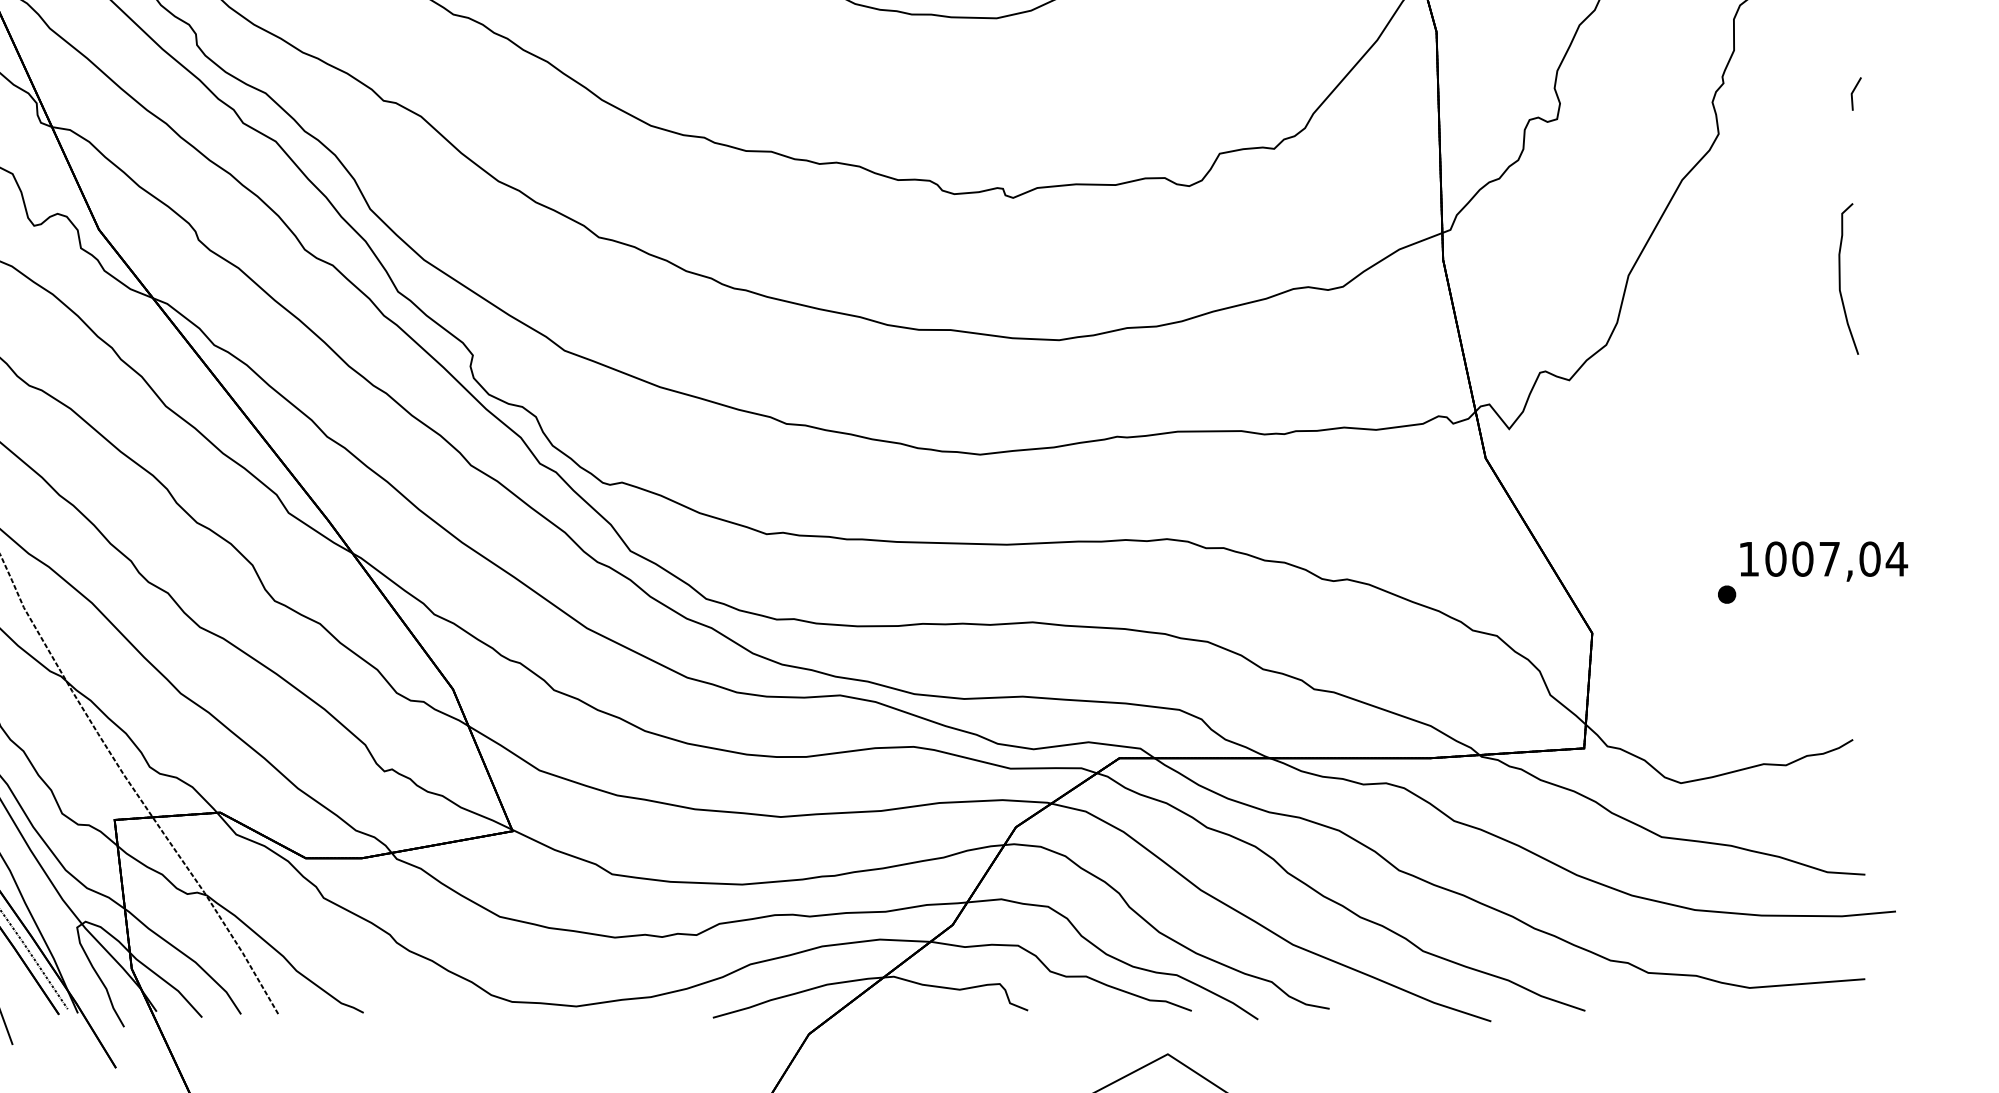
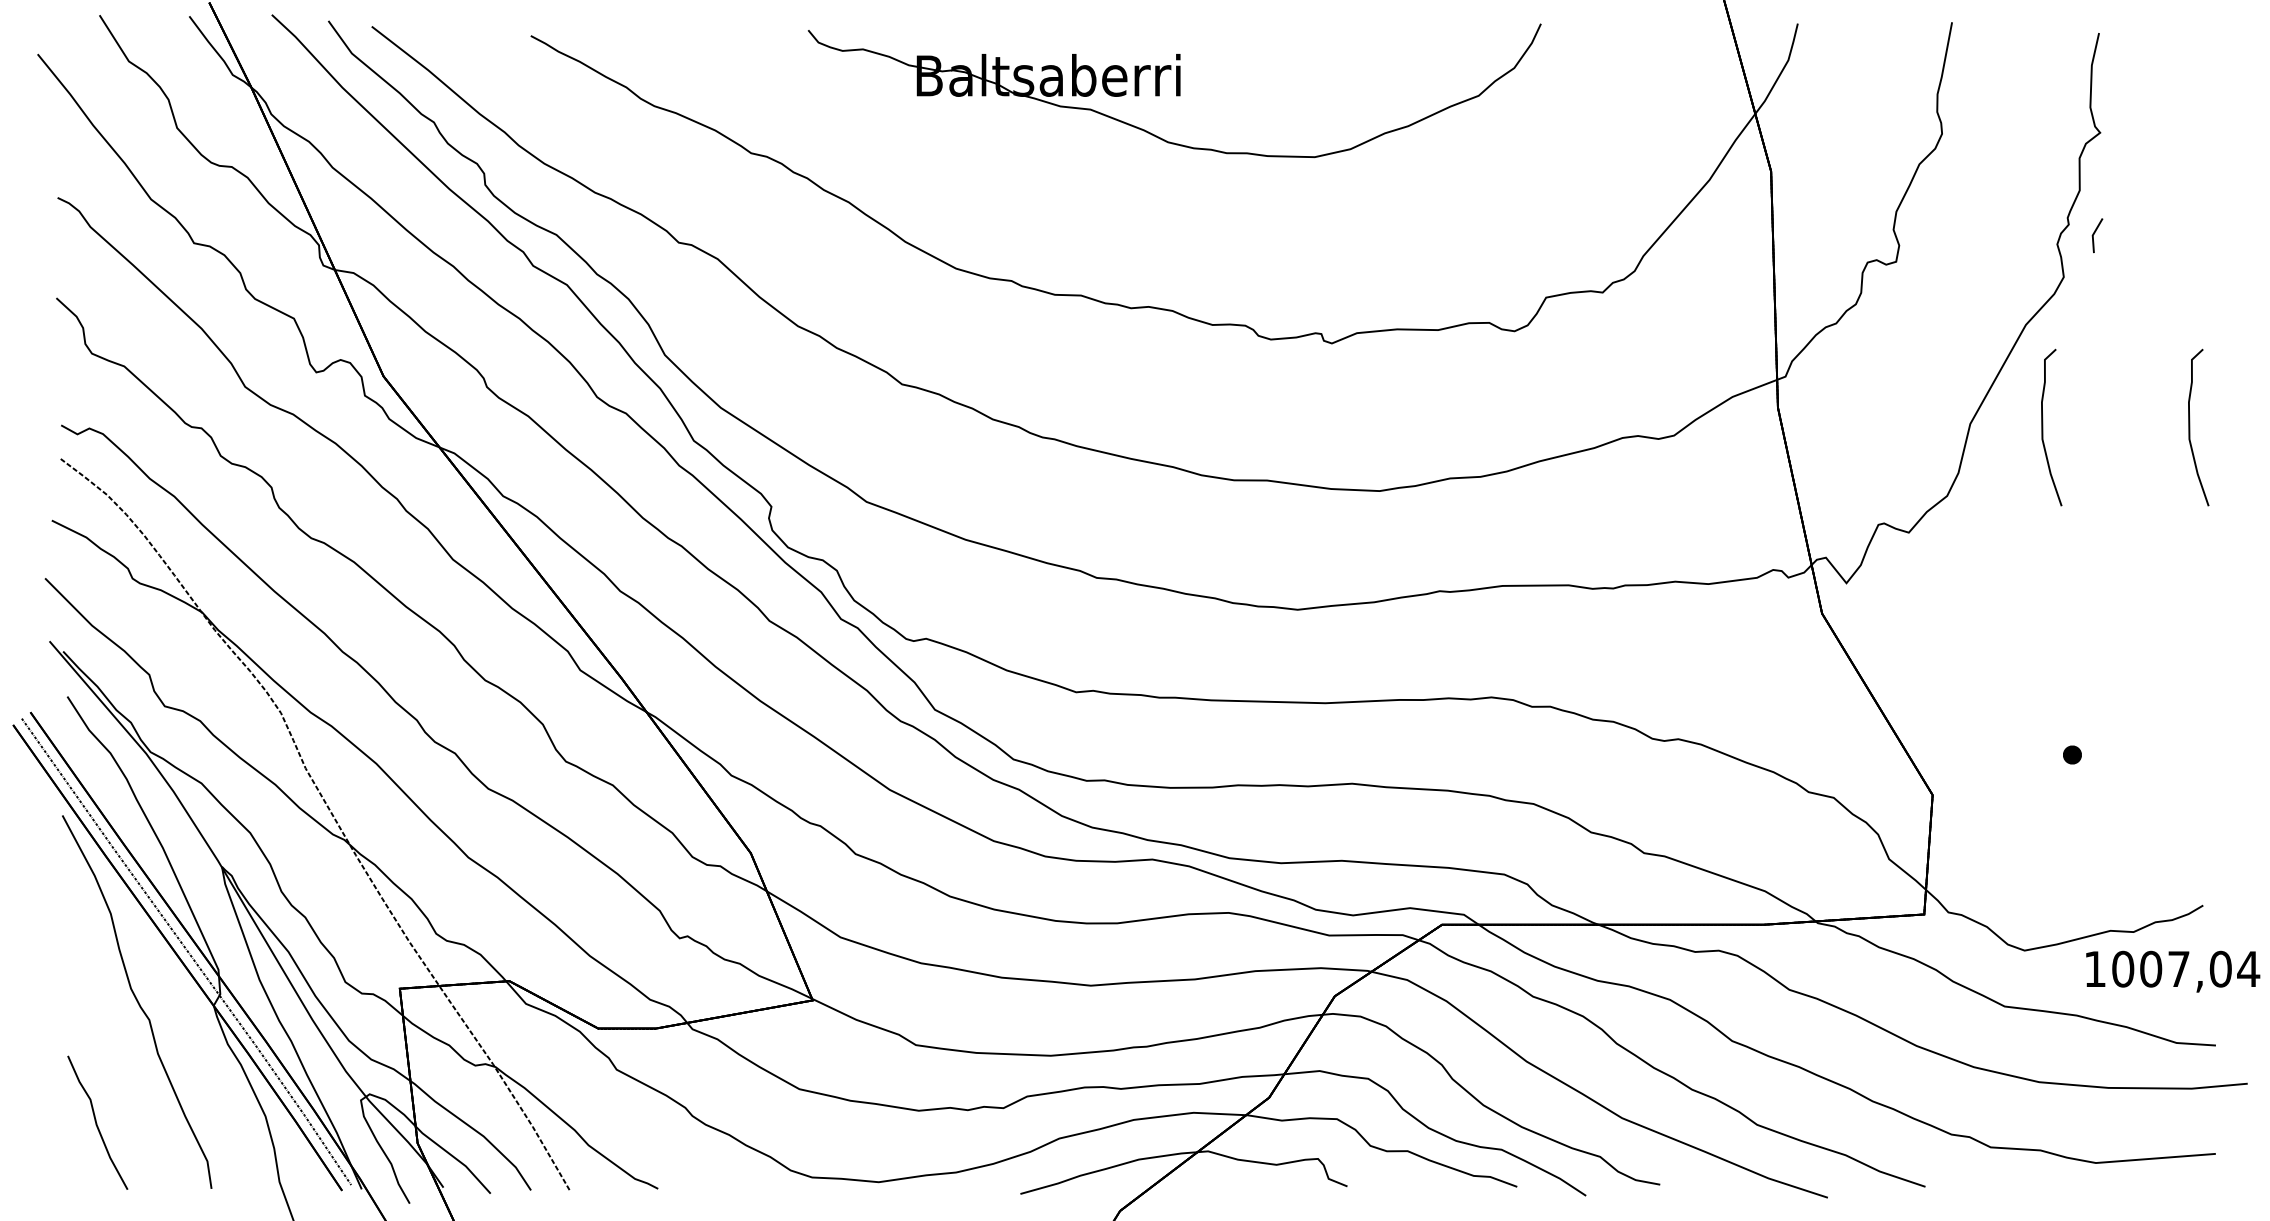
line: (1853, 92) -> (2094, 234), moved
curve: (1699, 278) -> (2043, 427), added
text: (1824, 561) -> (2173, 971), moved

